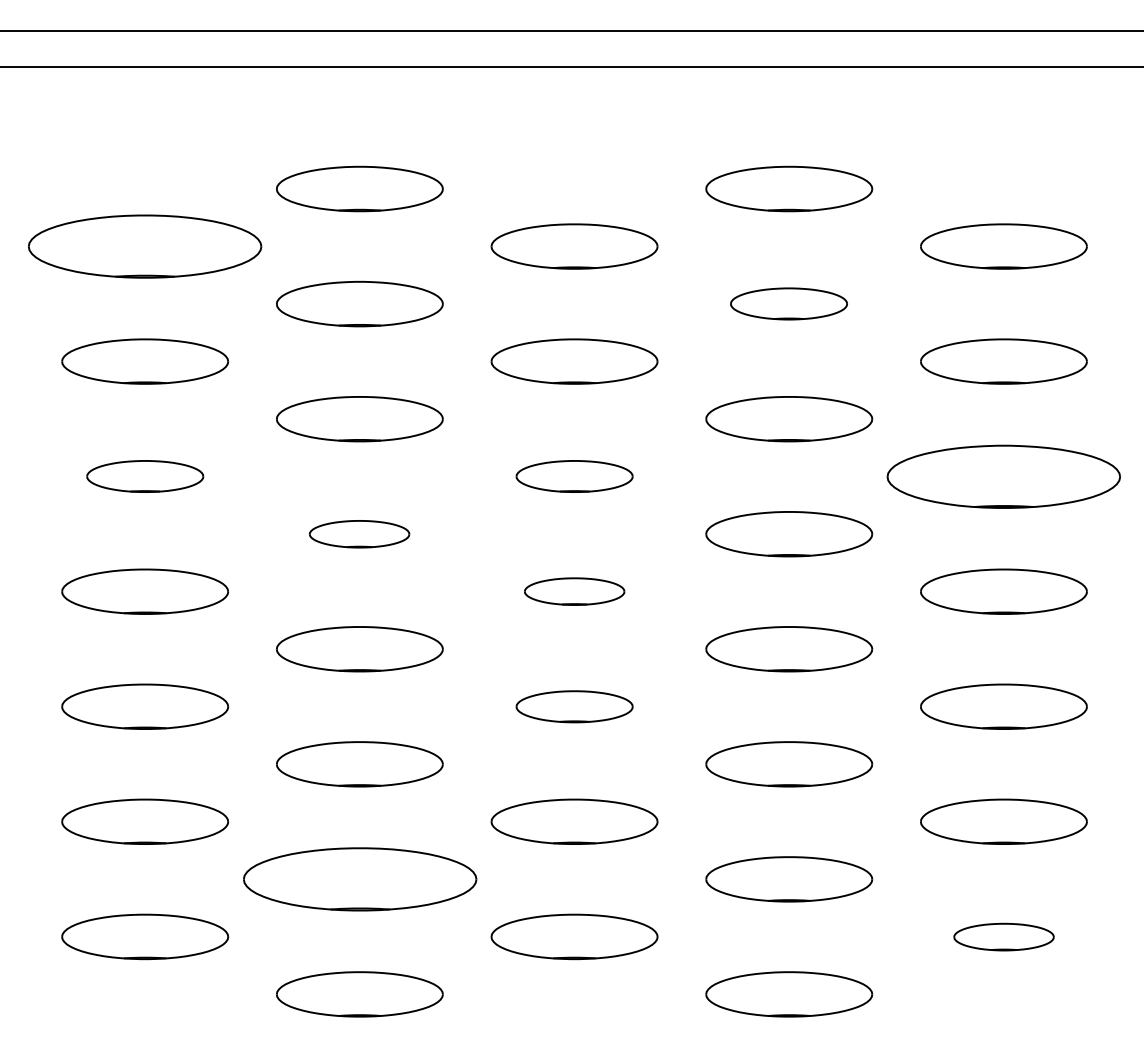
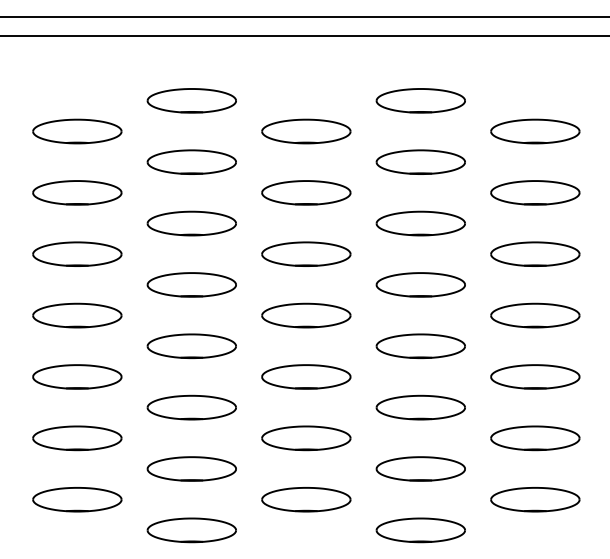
part: (145, 246) -> (77, 131), size x0.71
part: (788, 302) -> (420, 161), size x1.43
part: (145, 475) -> (77, 253), size x1.43
part: (574, 475) -> (306, 253), size x1.43
part: (1004, 475) -> (535, 253), size x0.71
part: (359, 533) -> (191, 284), size x1.67
part: (574, 591) -> (306, 315), size x1.67
part: (574, 705) -> (306, 376), size x1.43
part: (359, 878) -> (191, 468), size x0.71
part: (1004, 936) -> (535, 499), size x1.67

